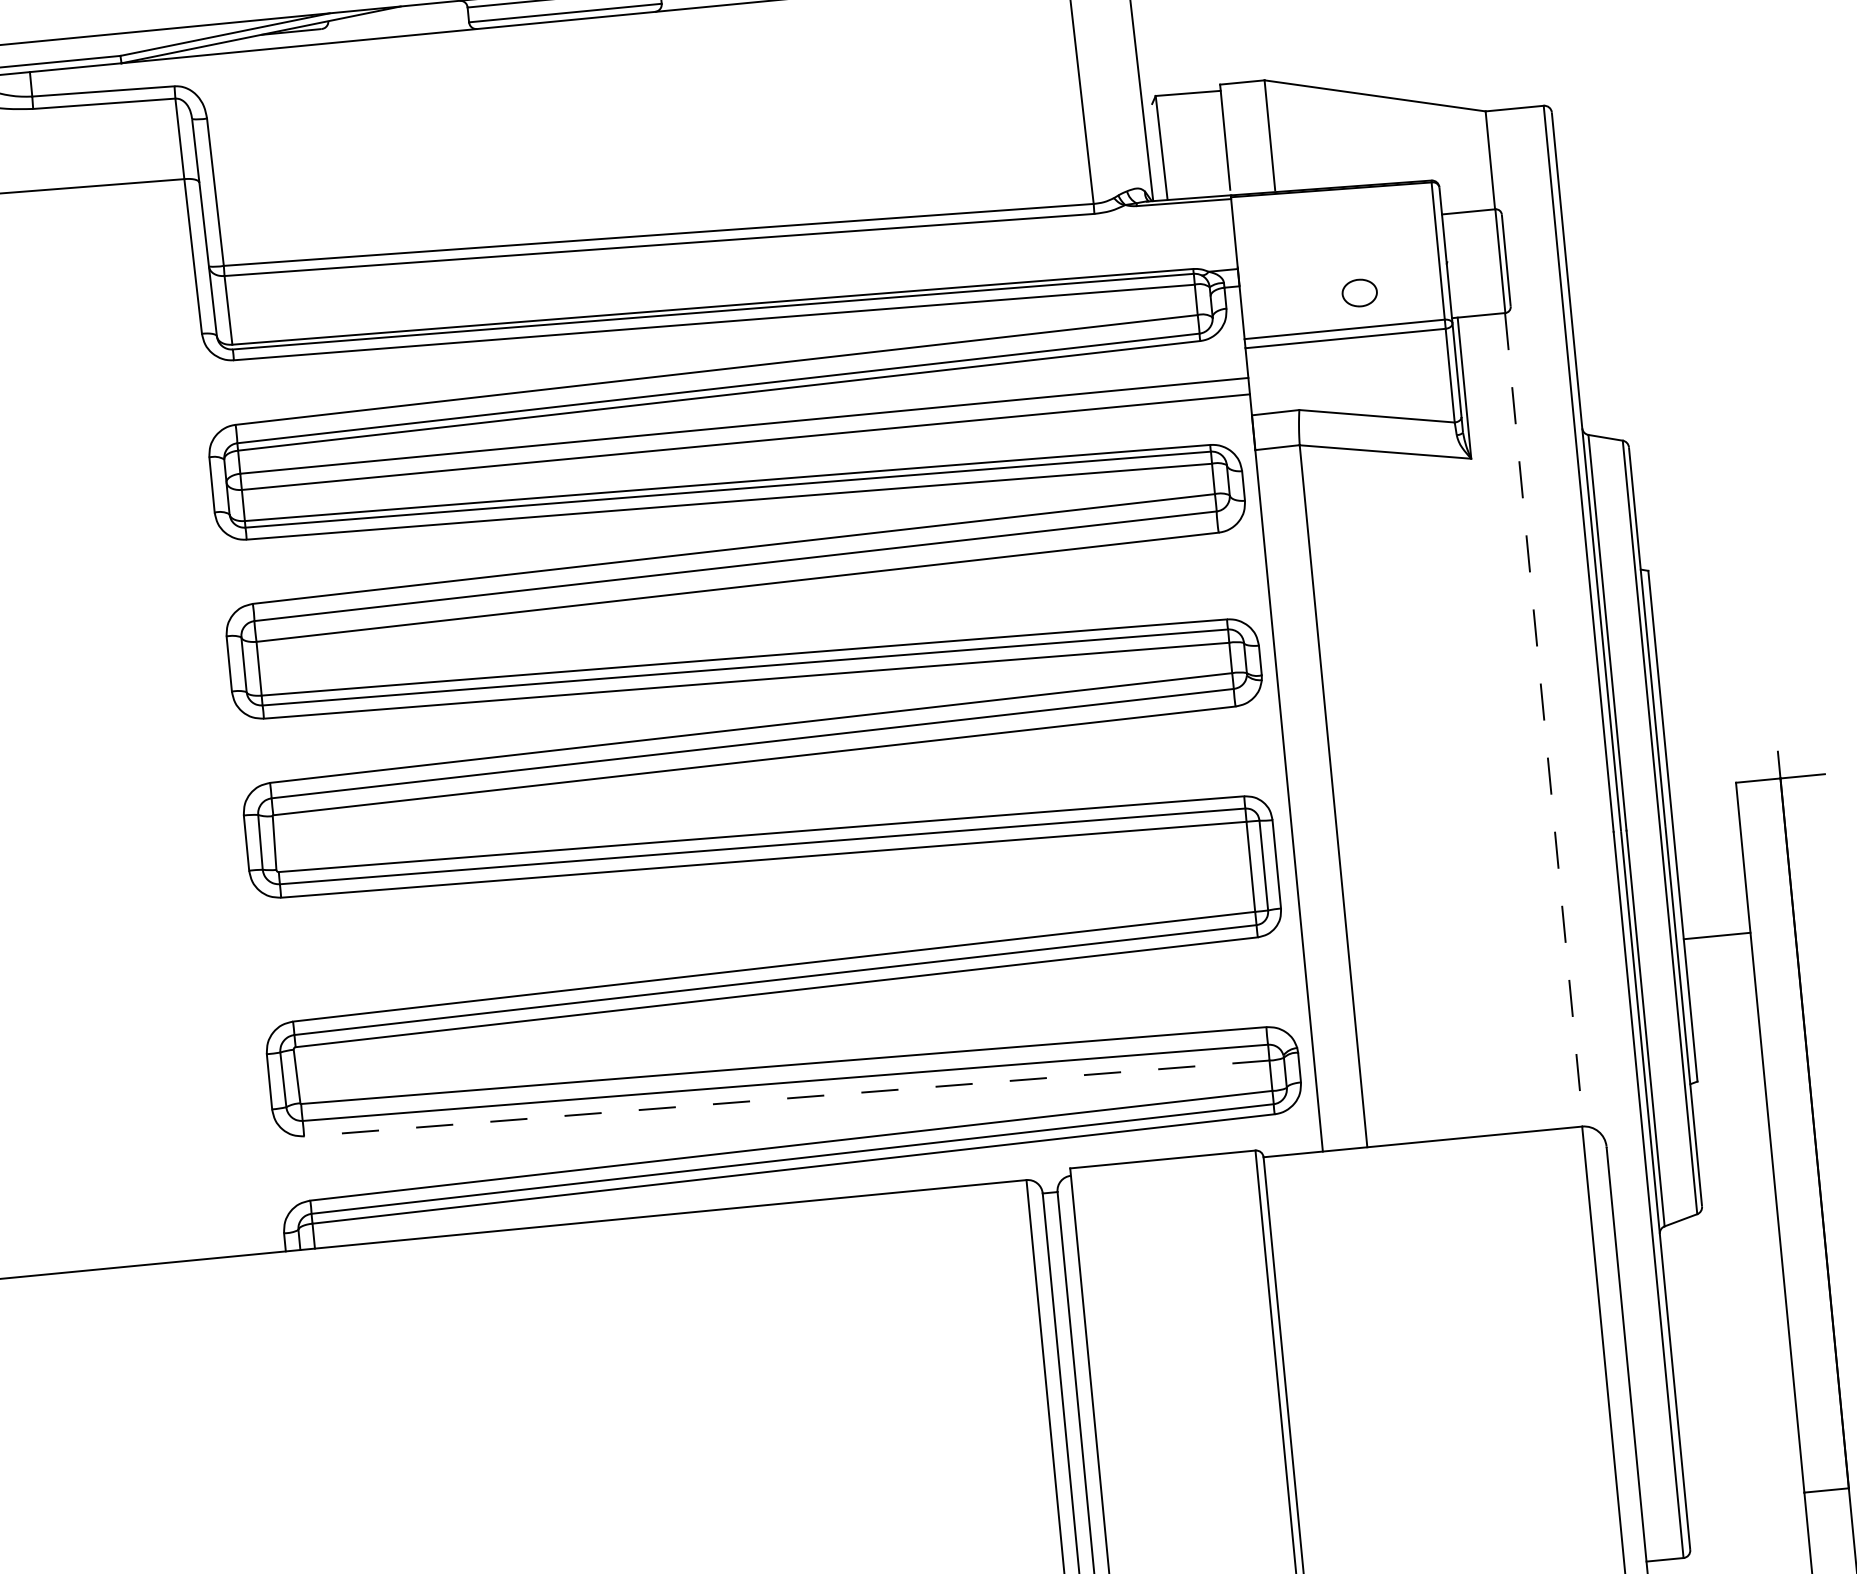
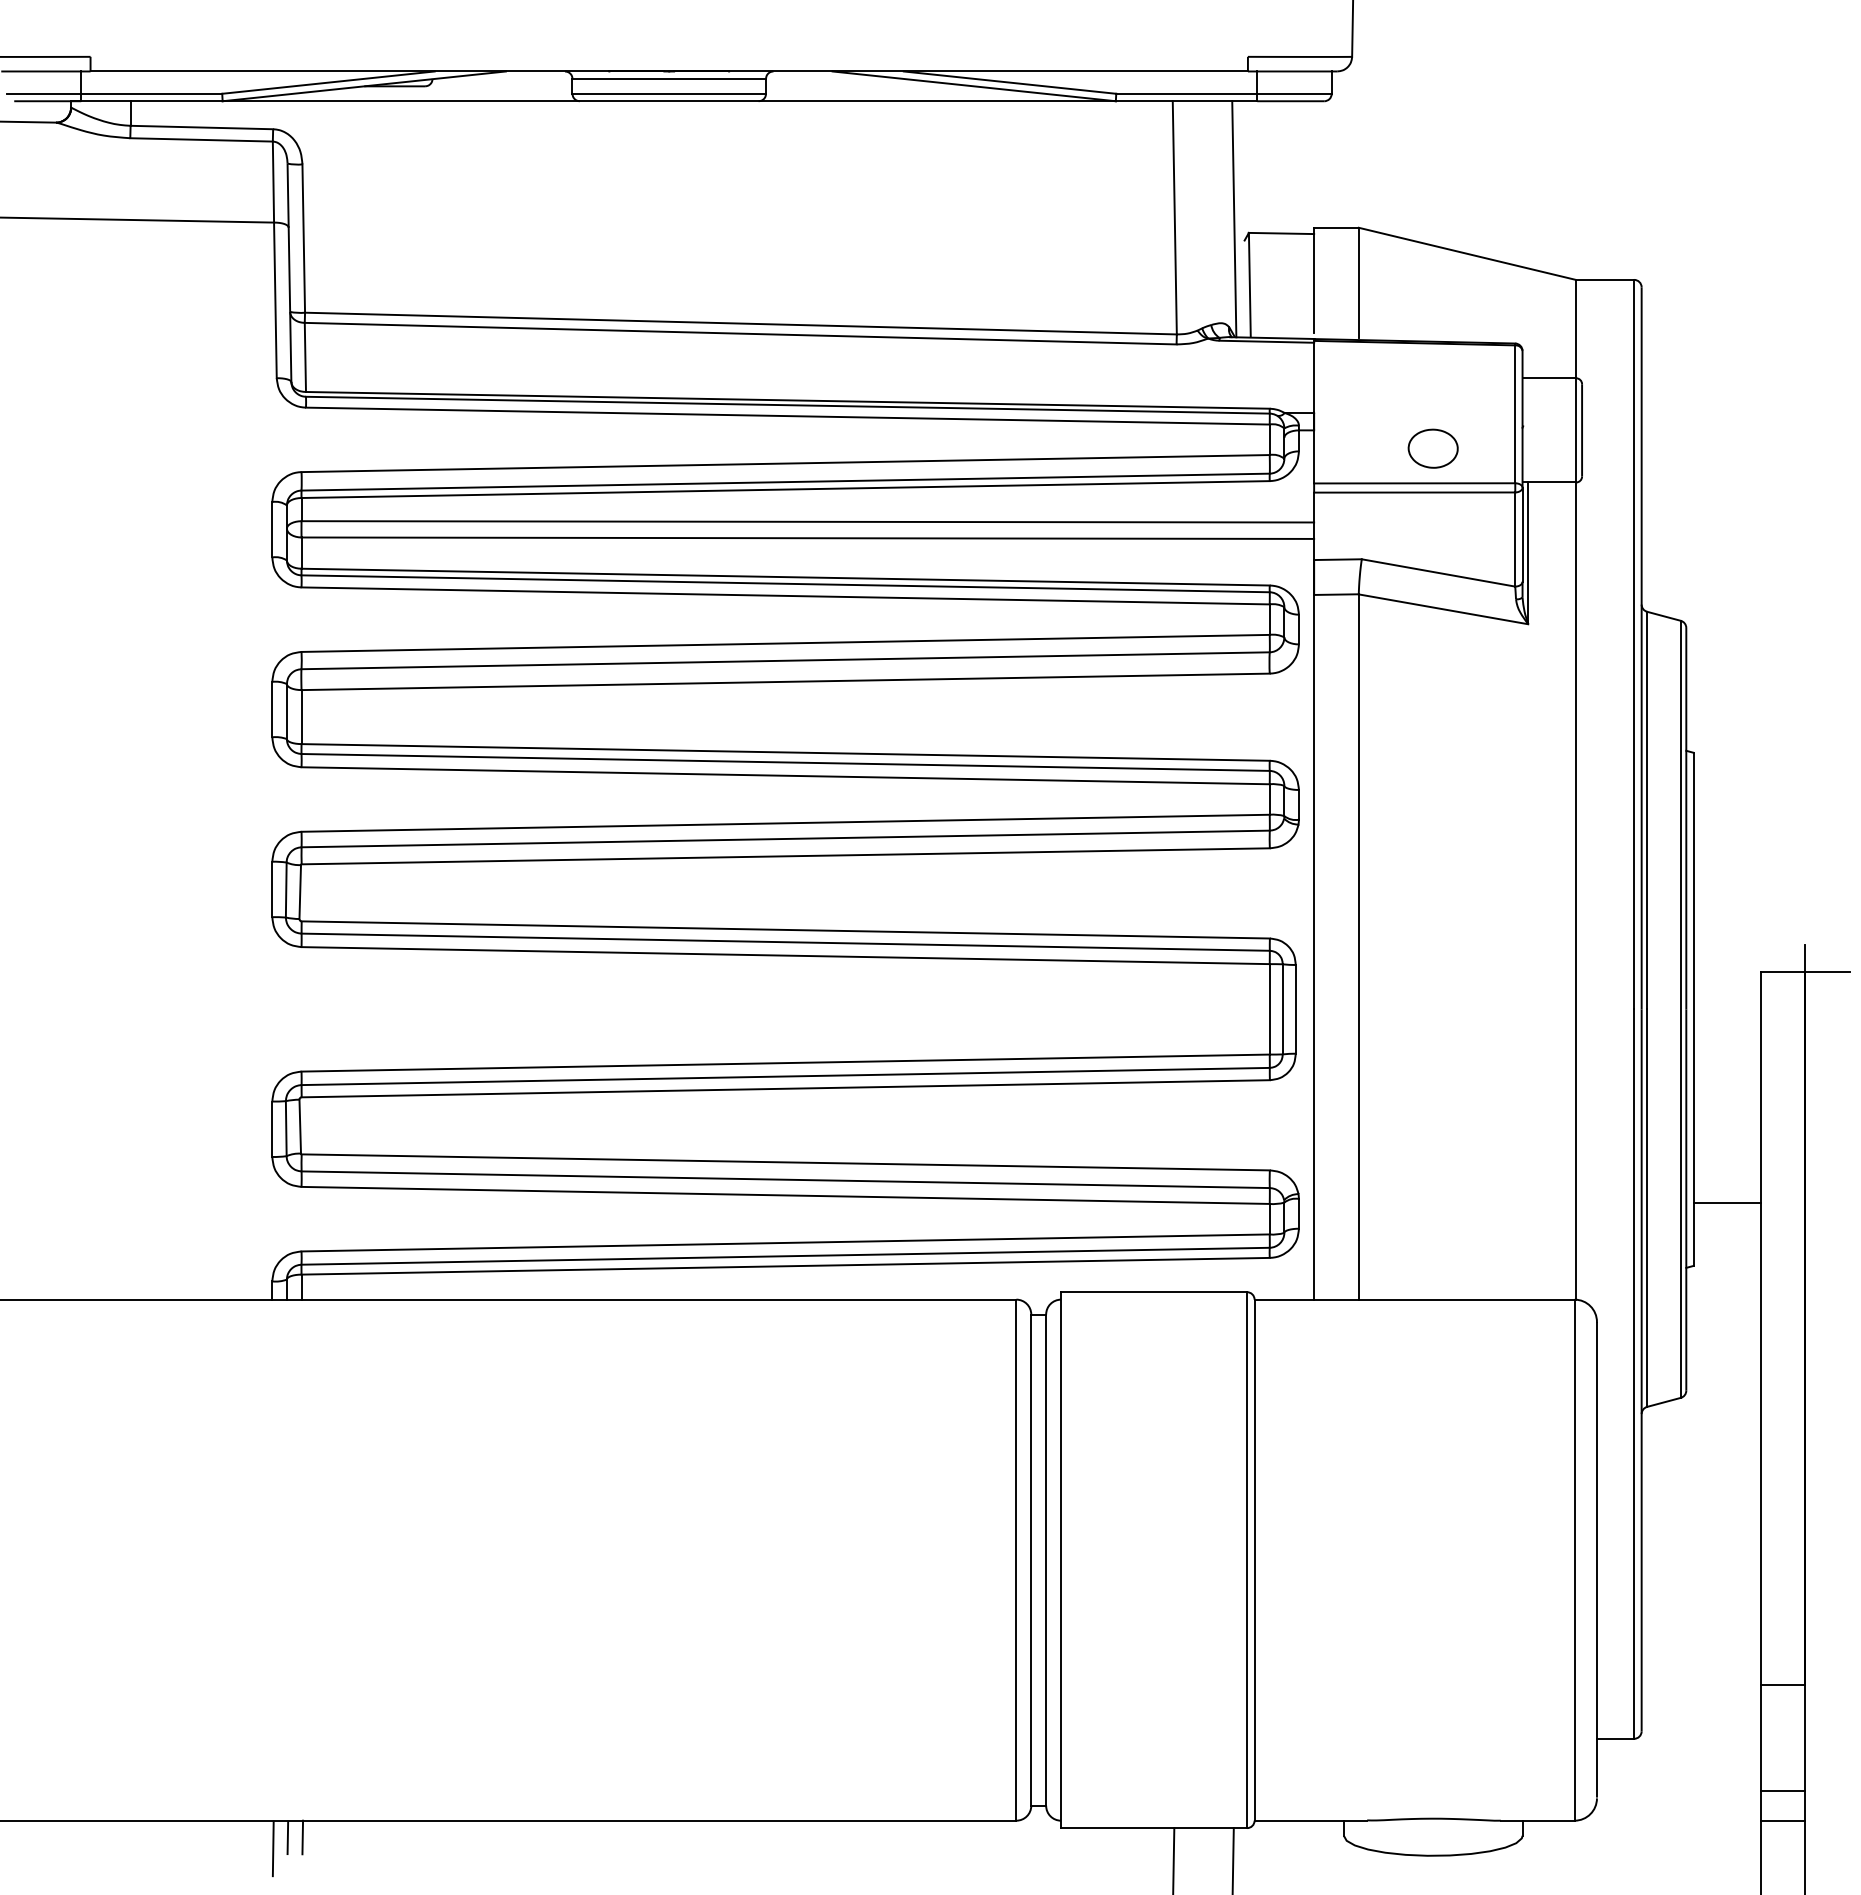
part: (1359, 292) -> (1432, 448), size x1.43
line: (1543, 720) -> (1575, 891), dashed -> solid
line: (1716, 935) -> (1726, 1202), moved
line: (786, 1098) -> (785, 1195), dashed -> solid

